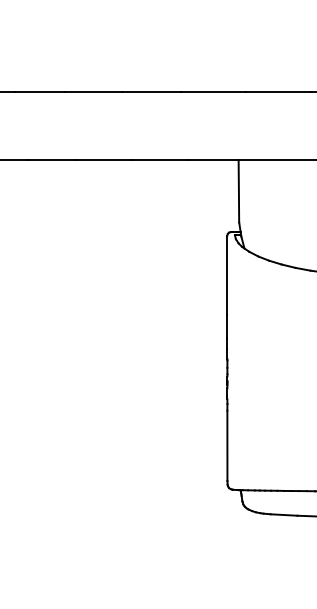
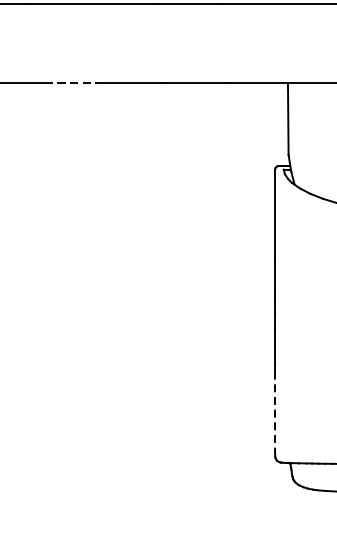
line: (52, 160) -> (73, 83), solid -> dashed
line: (227, 446) -> (275, 412), solid -> dashed

